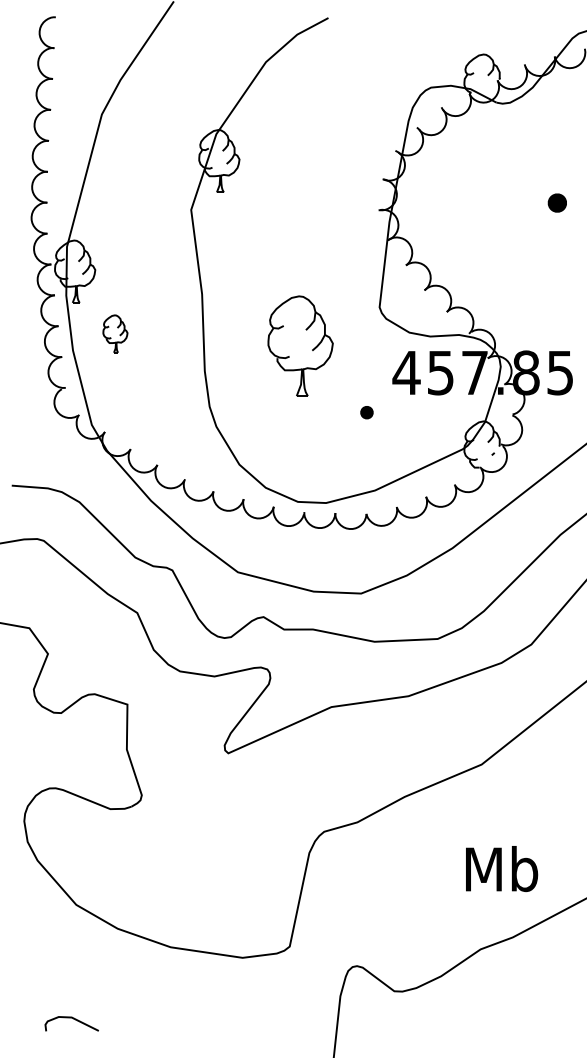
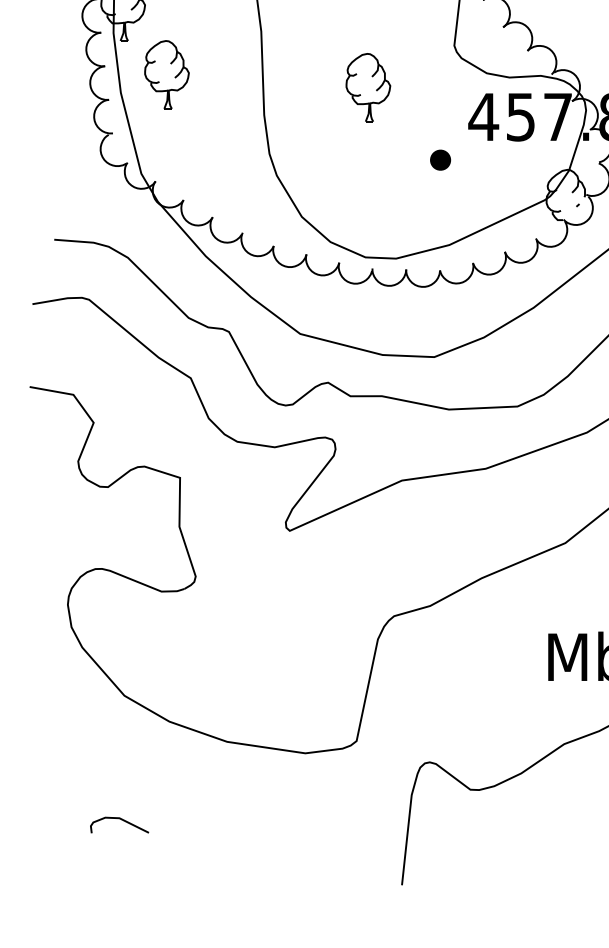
part: (115, 333) -> (167, 74), size x1.67
part: (300, 345) -> (368, 87), size x0.62
part: (366, 412) -> (440, 160), size x1.43

